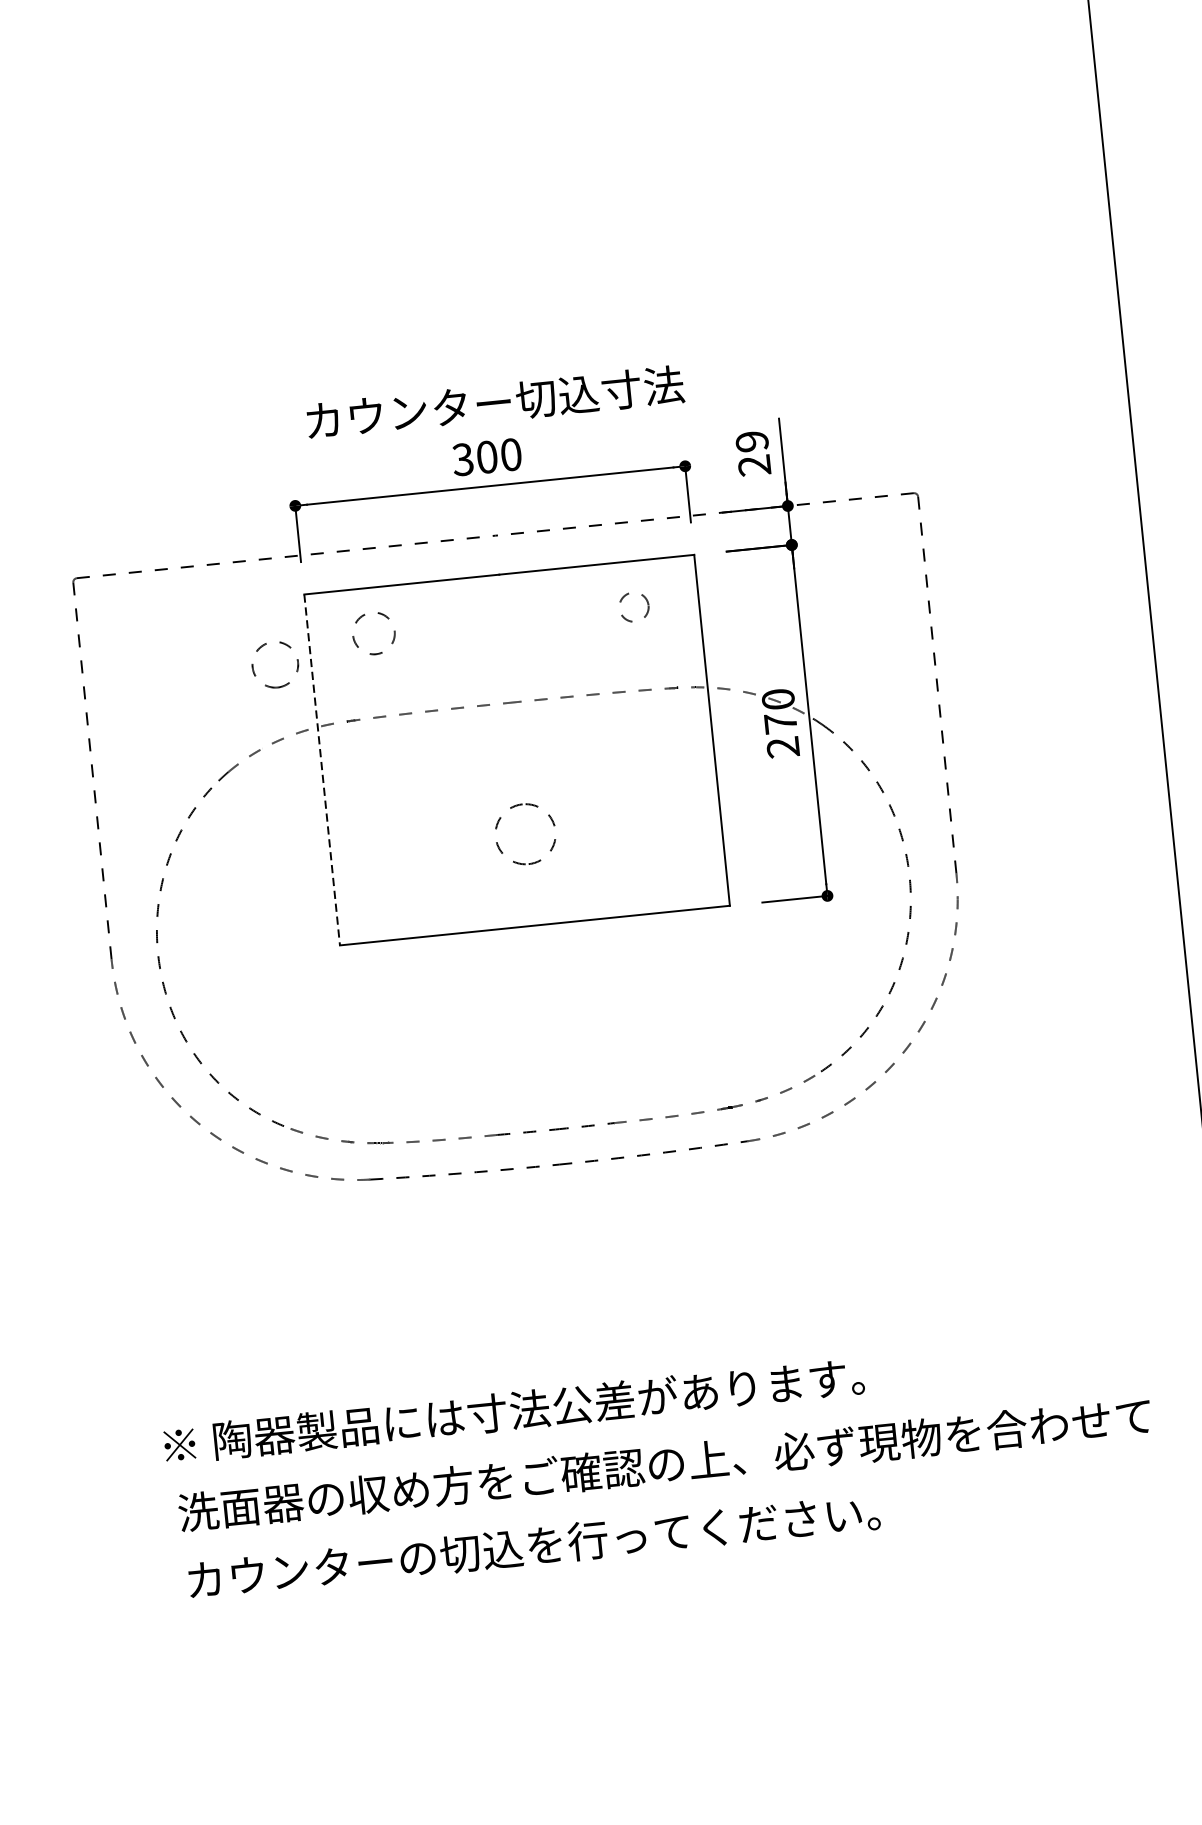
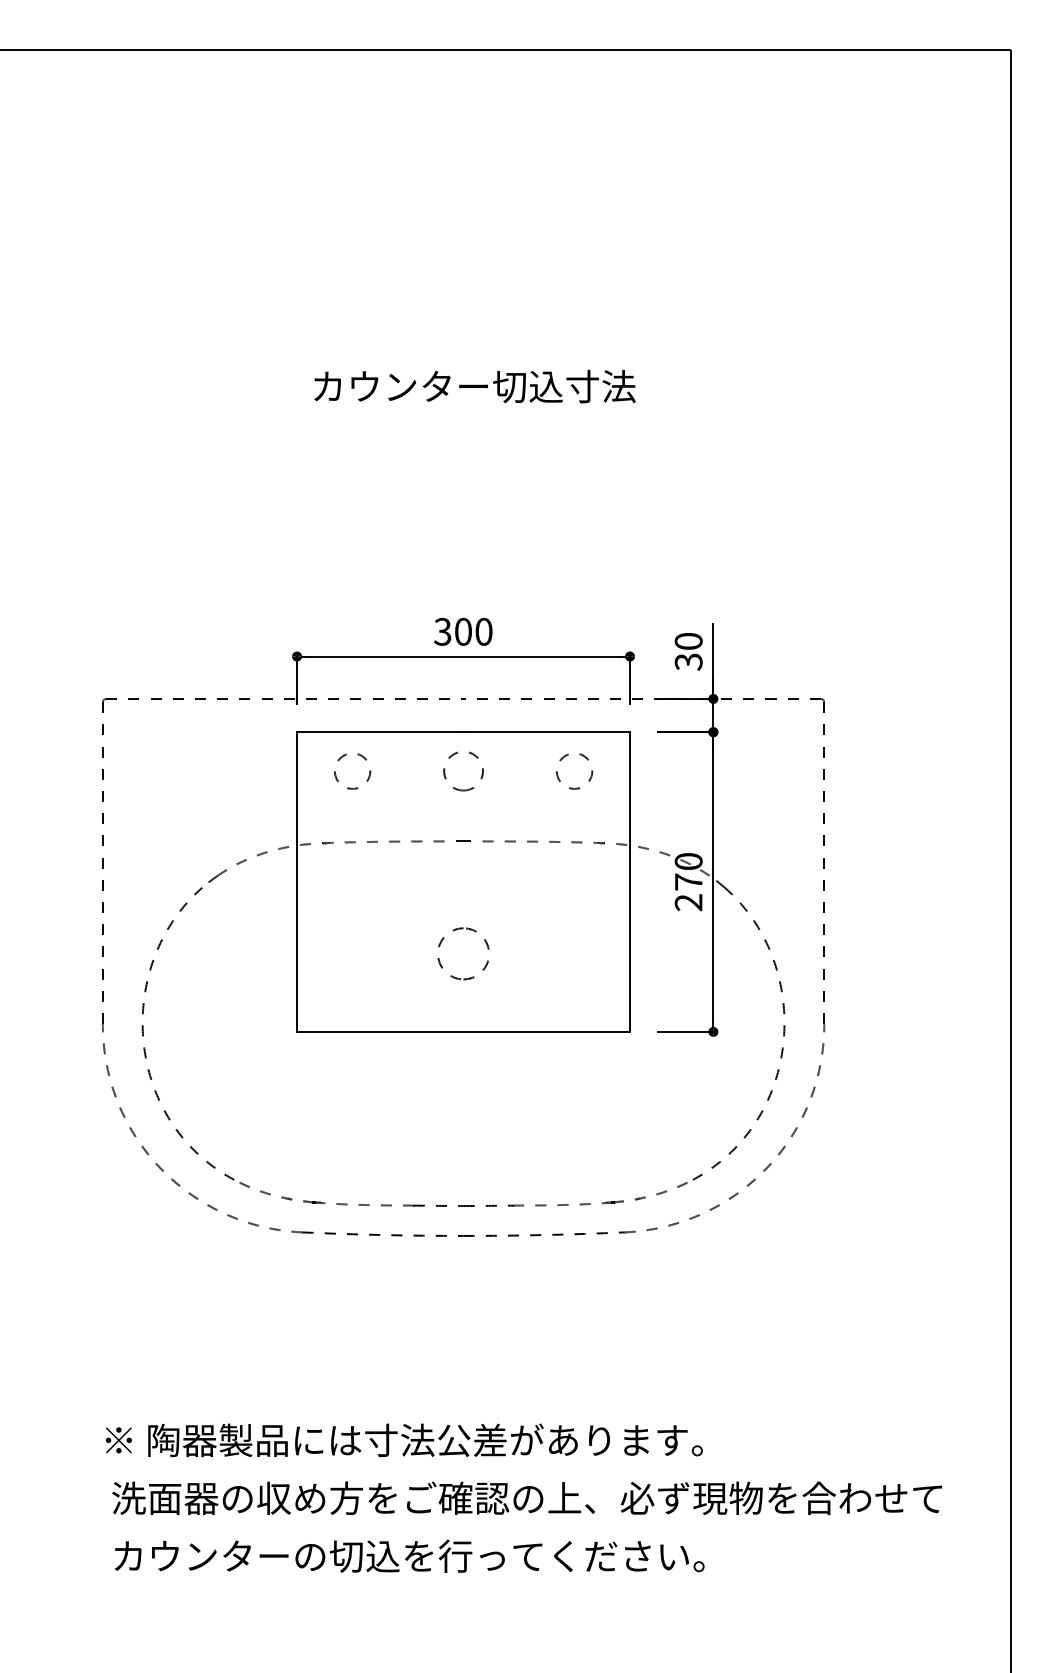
text: (494, 402) -> (474, 386), moved
text: (753, 453) -> (688, 651), 29 -> 30
circle: (633, 607) -> (574, 771), size x1.43
part: (271, 685) -> (458, 788), moved
line: (322, 770) -> (297, 882), dashed -> solid

